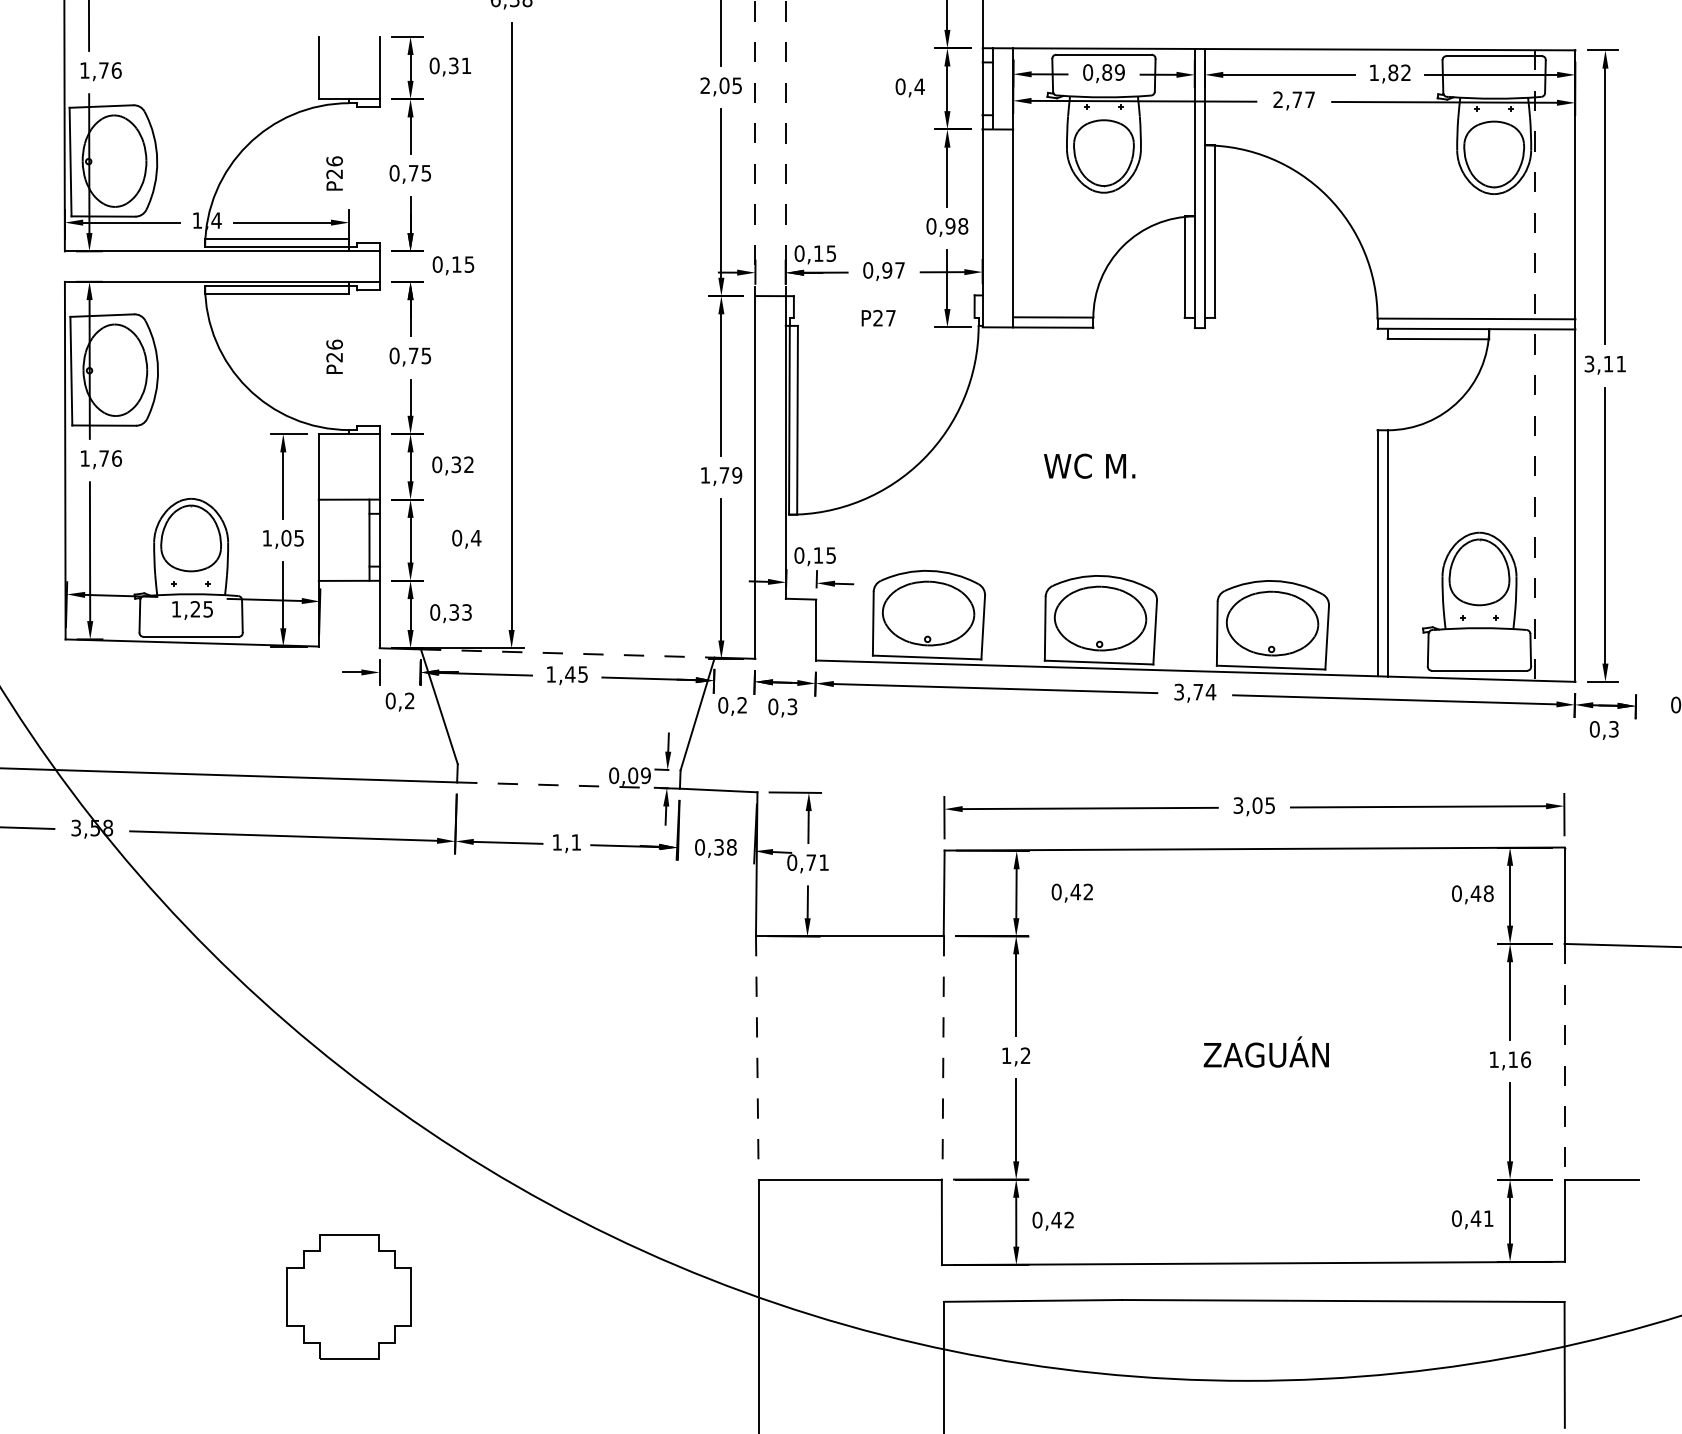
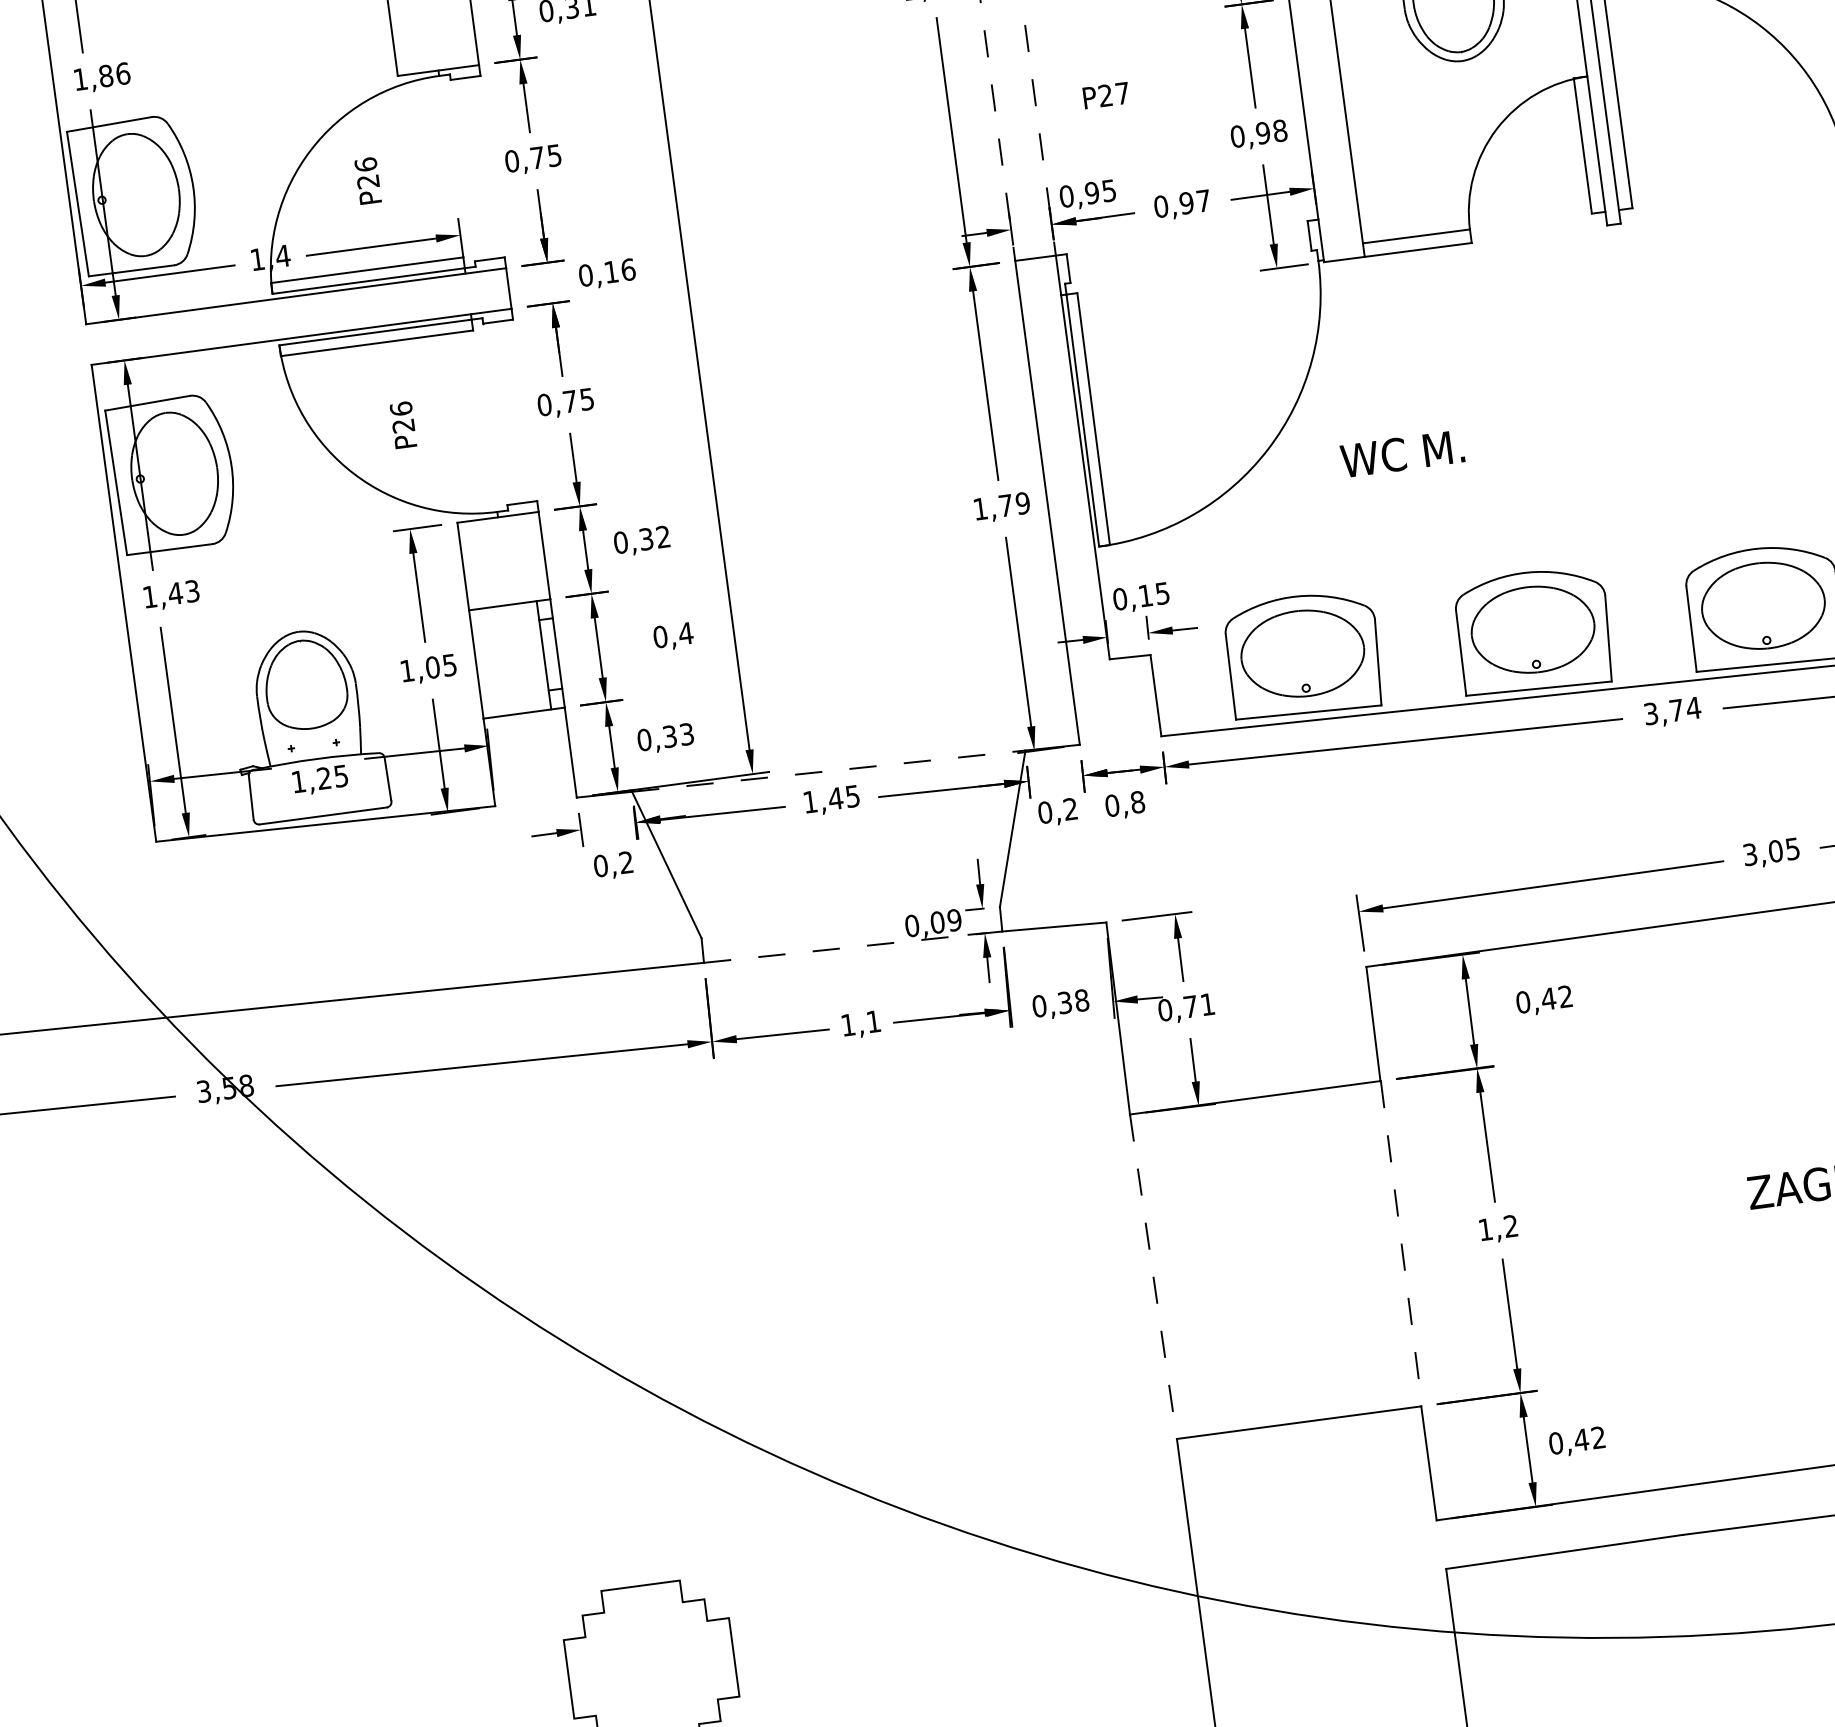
text: (103, 70) -> (105, 76), 1,76 -> 1,86
text: (334, 173) -> (367, 180), moved
text: (818, 253) -> (1091, 192), 0,15 -> 0,95
text: (469, 264) -> (628, 269), 0,15 -> 0,16
text: (878, 317) -> (1105, 94), moved
text: (334, 356) -> (403, 424), moved
text: (110, 458) -> (183, 592), 1,76 -> 1,43
text: (1089, 465) -> (1402, 452), moved
text: (792, 706) -> (1137, 801), 0,3 -> 0,8

